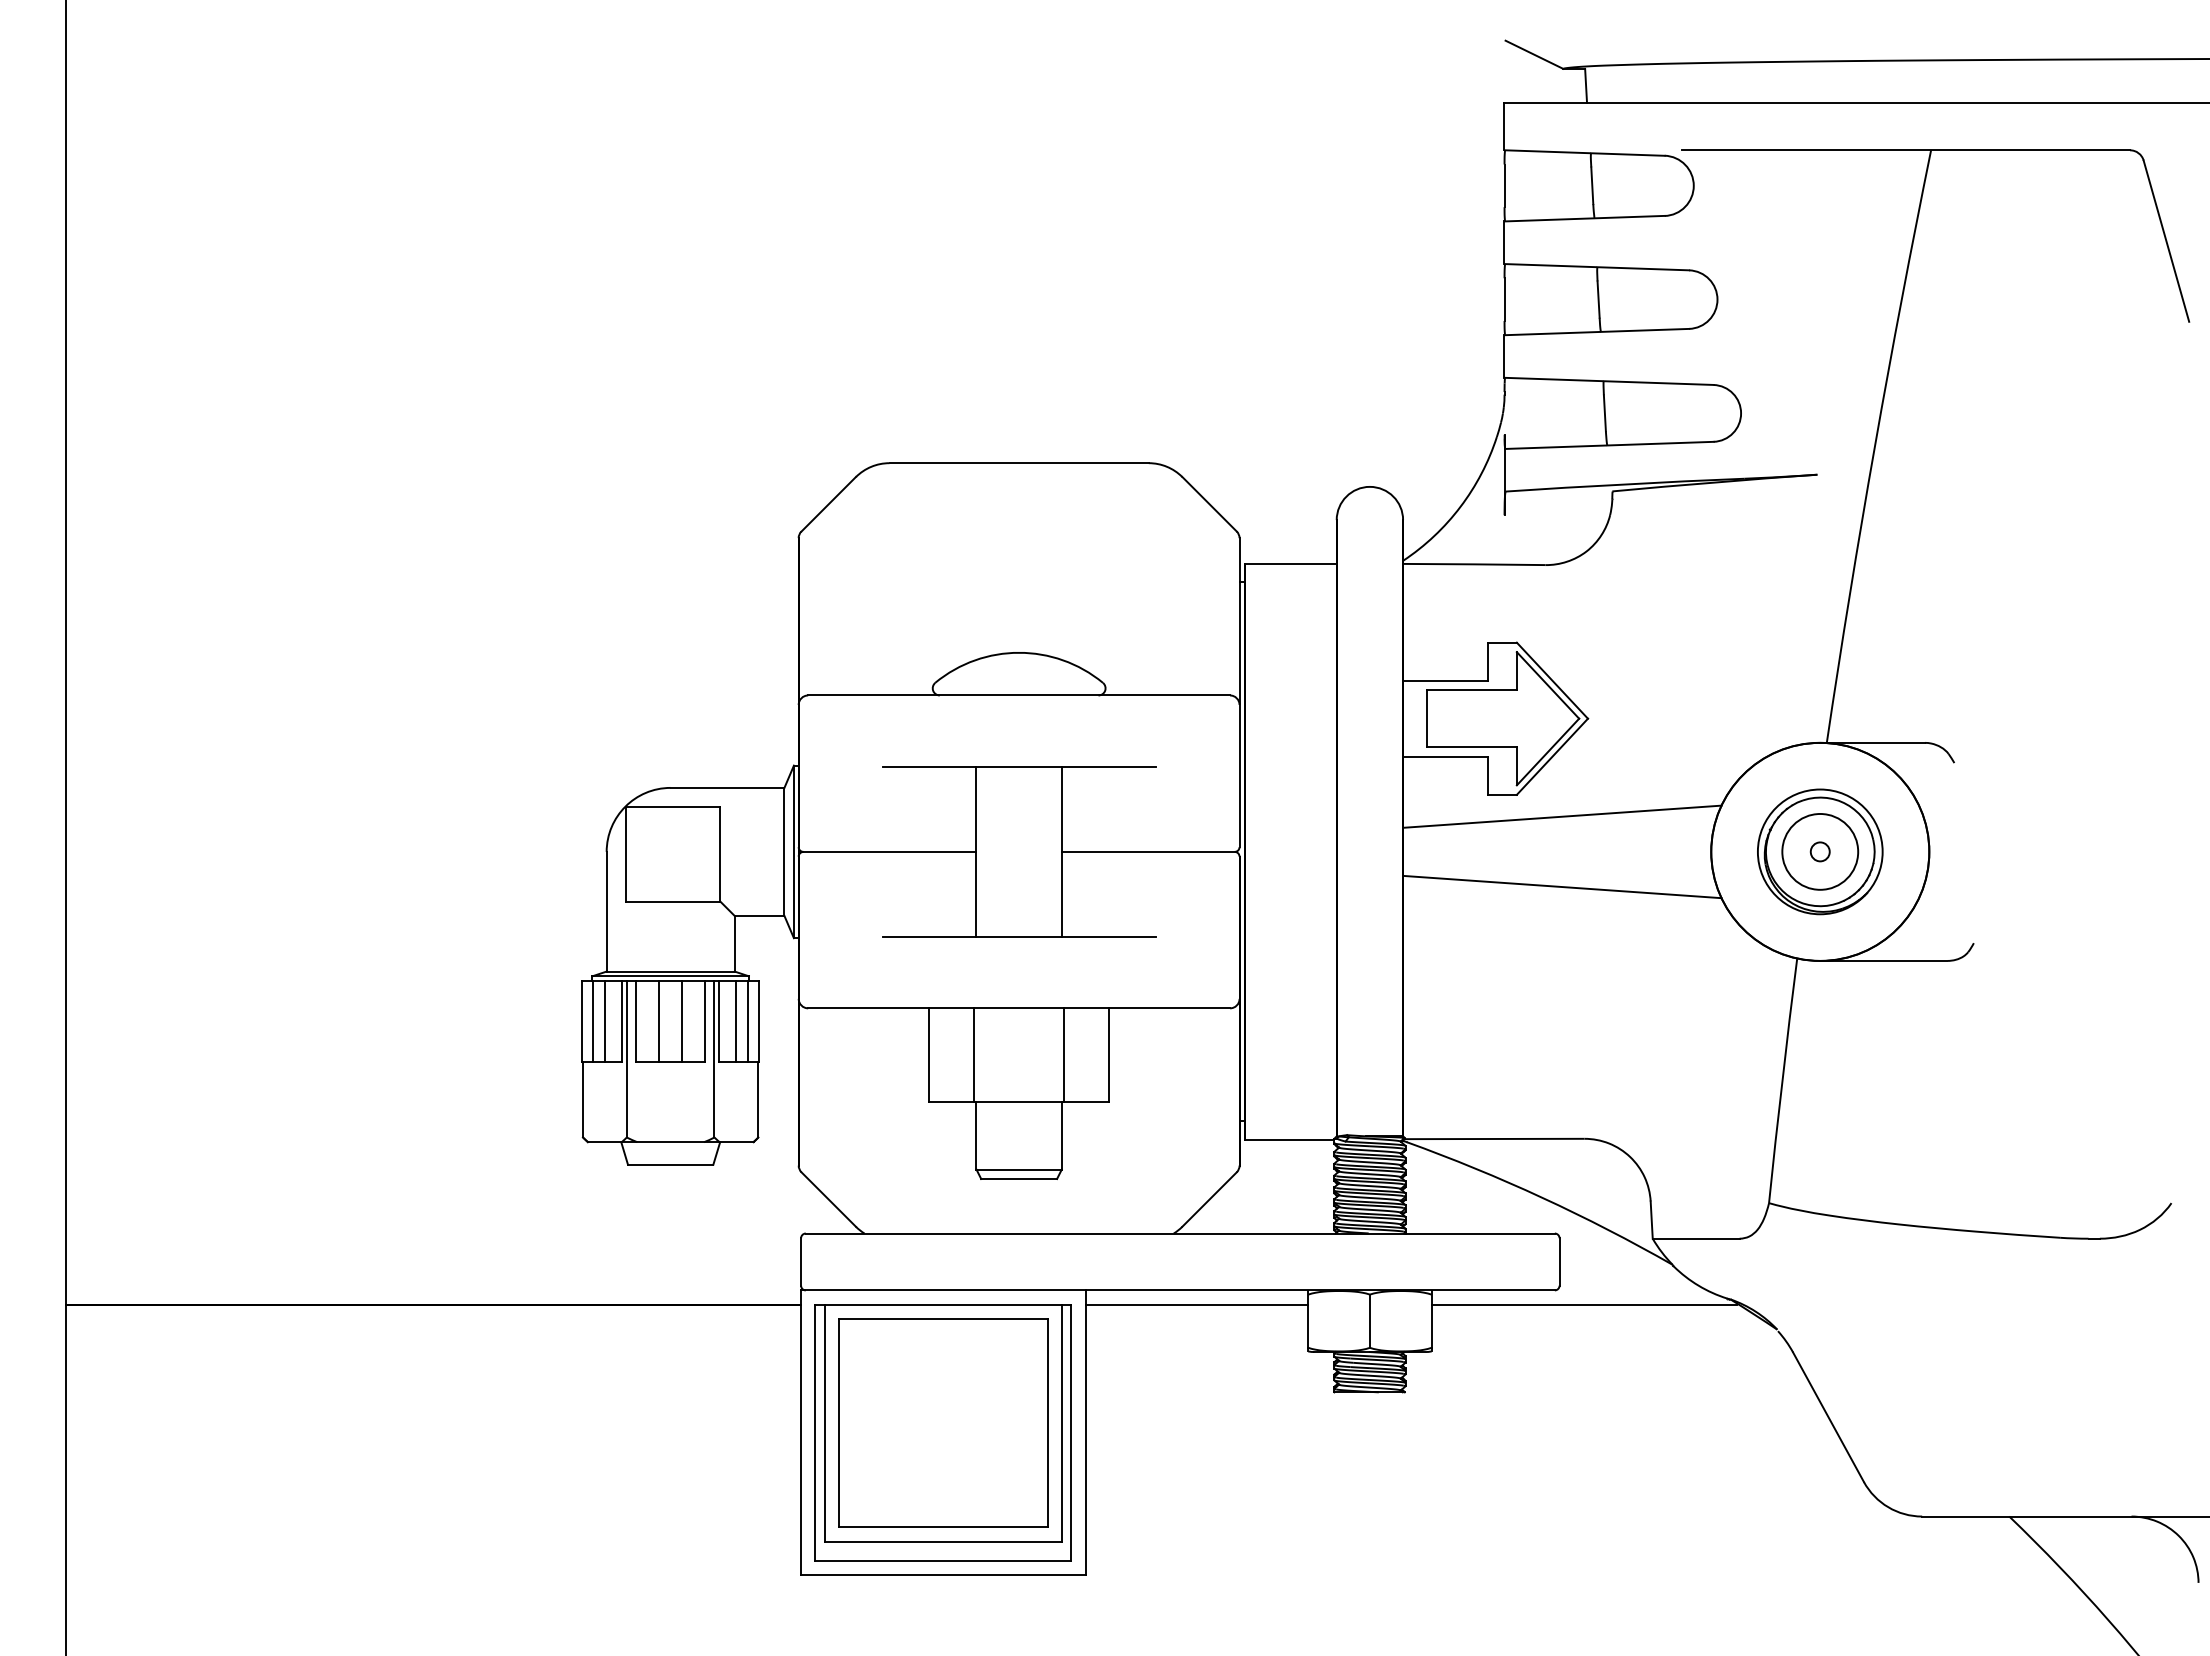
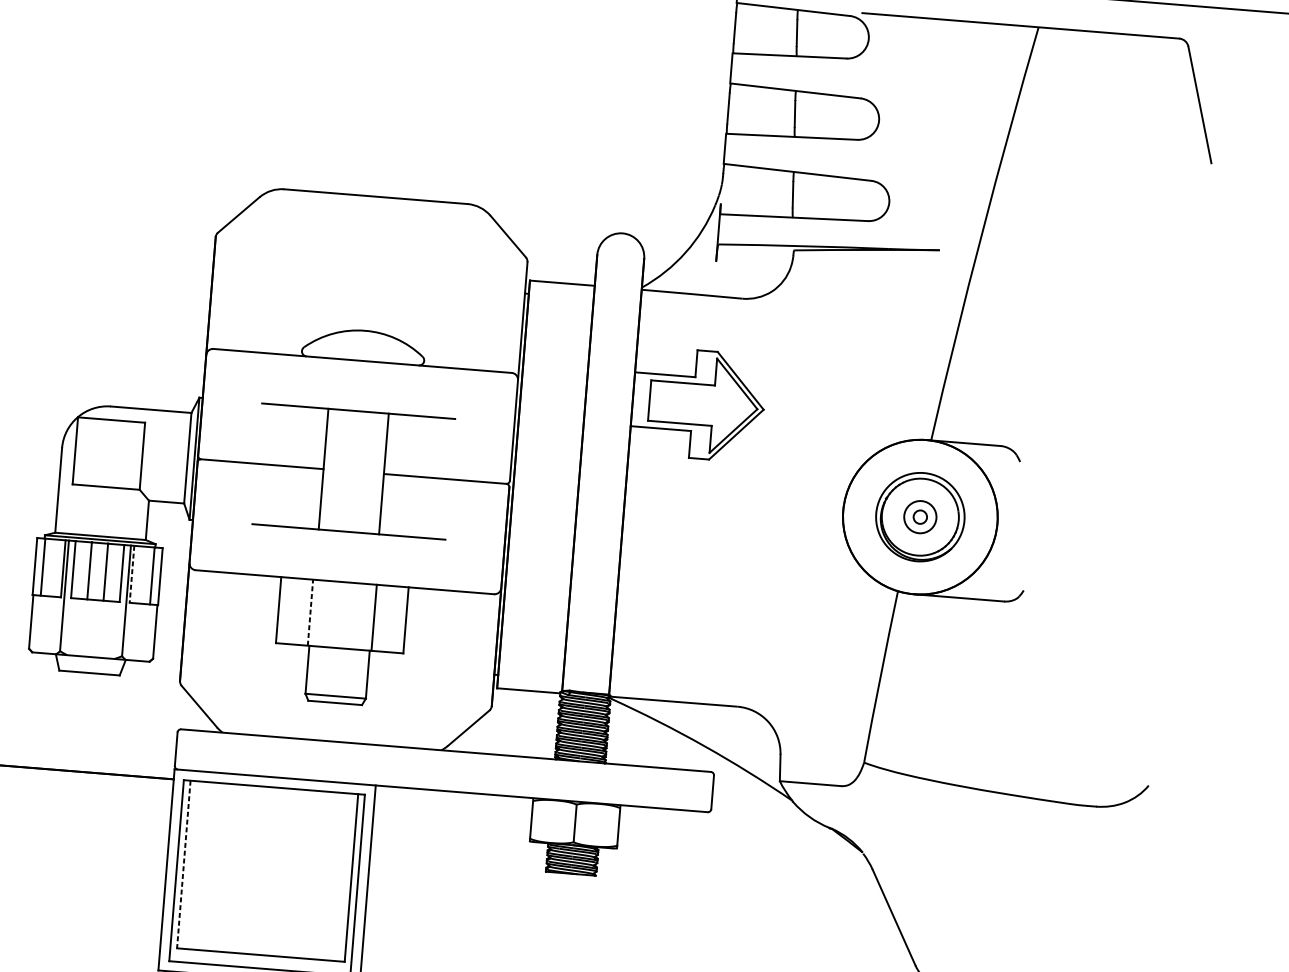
line: (1562, 816) -> (740, 477), removed
circle: (1820, 851) -> (920, 516), size x0.6
line: (1562, 886) -> (736, 526), removed
line: (604, 1021) -> (50, 567), removed
line: (719, 1021) -> (132, 574), solid -> dashed
line: (736, 1021) -> (144, 575), removed
line: (974, 1055) -> (310, 613), solid -> dashed
line: (1196, 1304) -> (453, 801), removed
line: (1584, 1304) -> (727, 823), removed
part: (943, 1422) -> (267, 870), removed
line: (824, 1423) -> (183, 864), solid -> dashed

